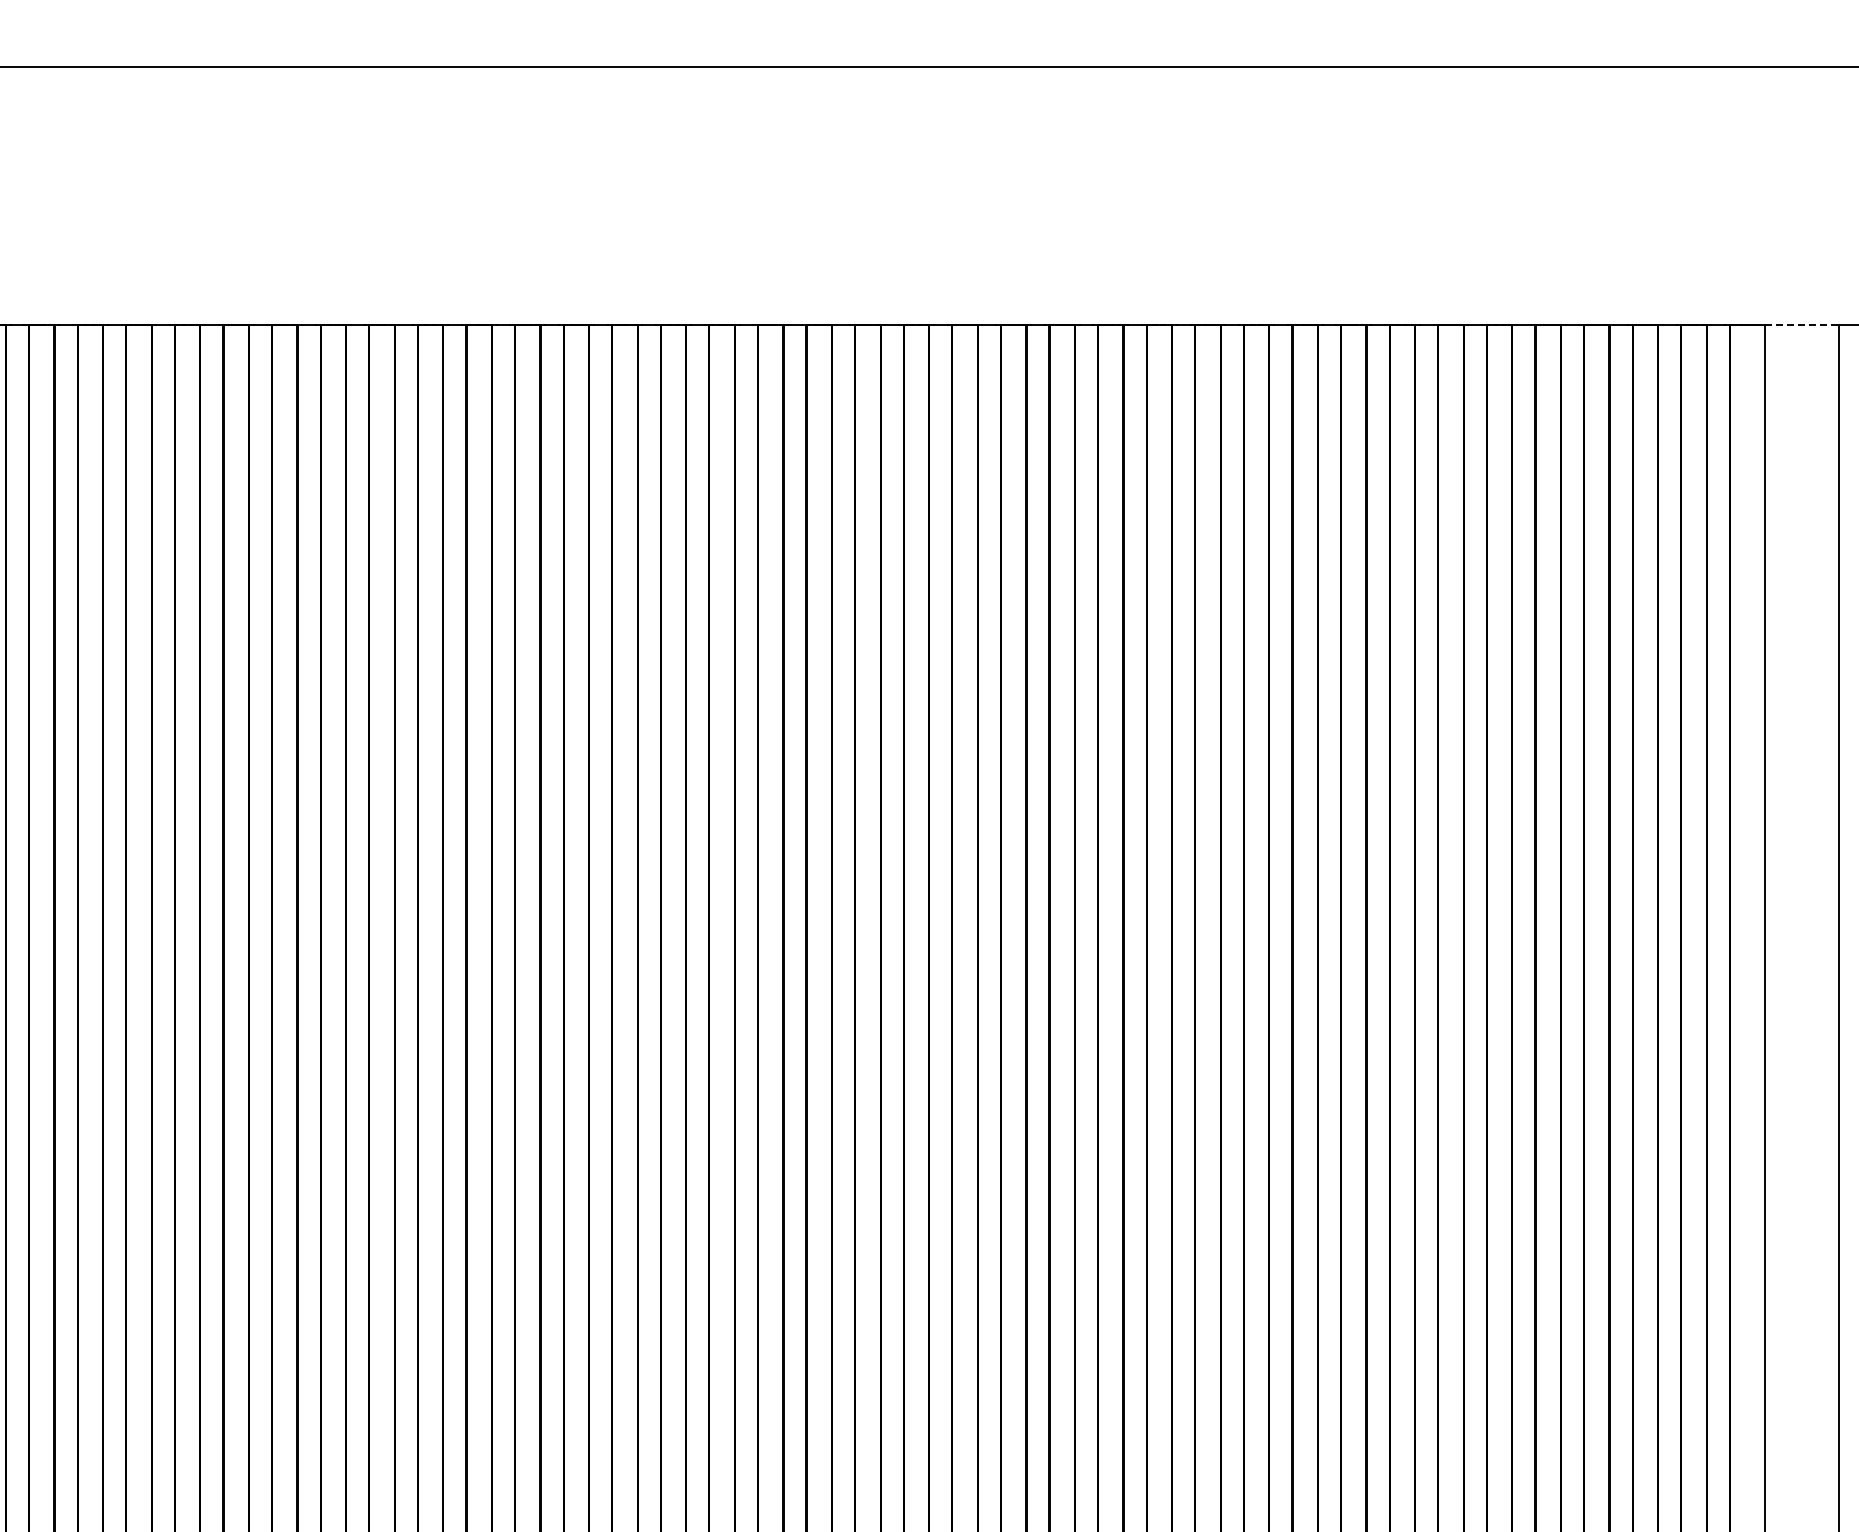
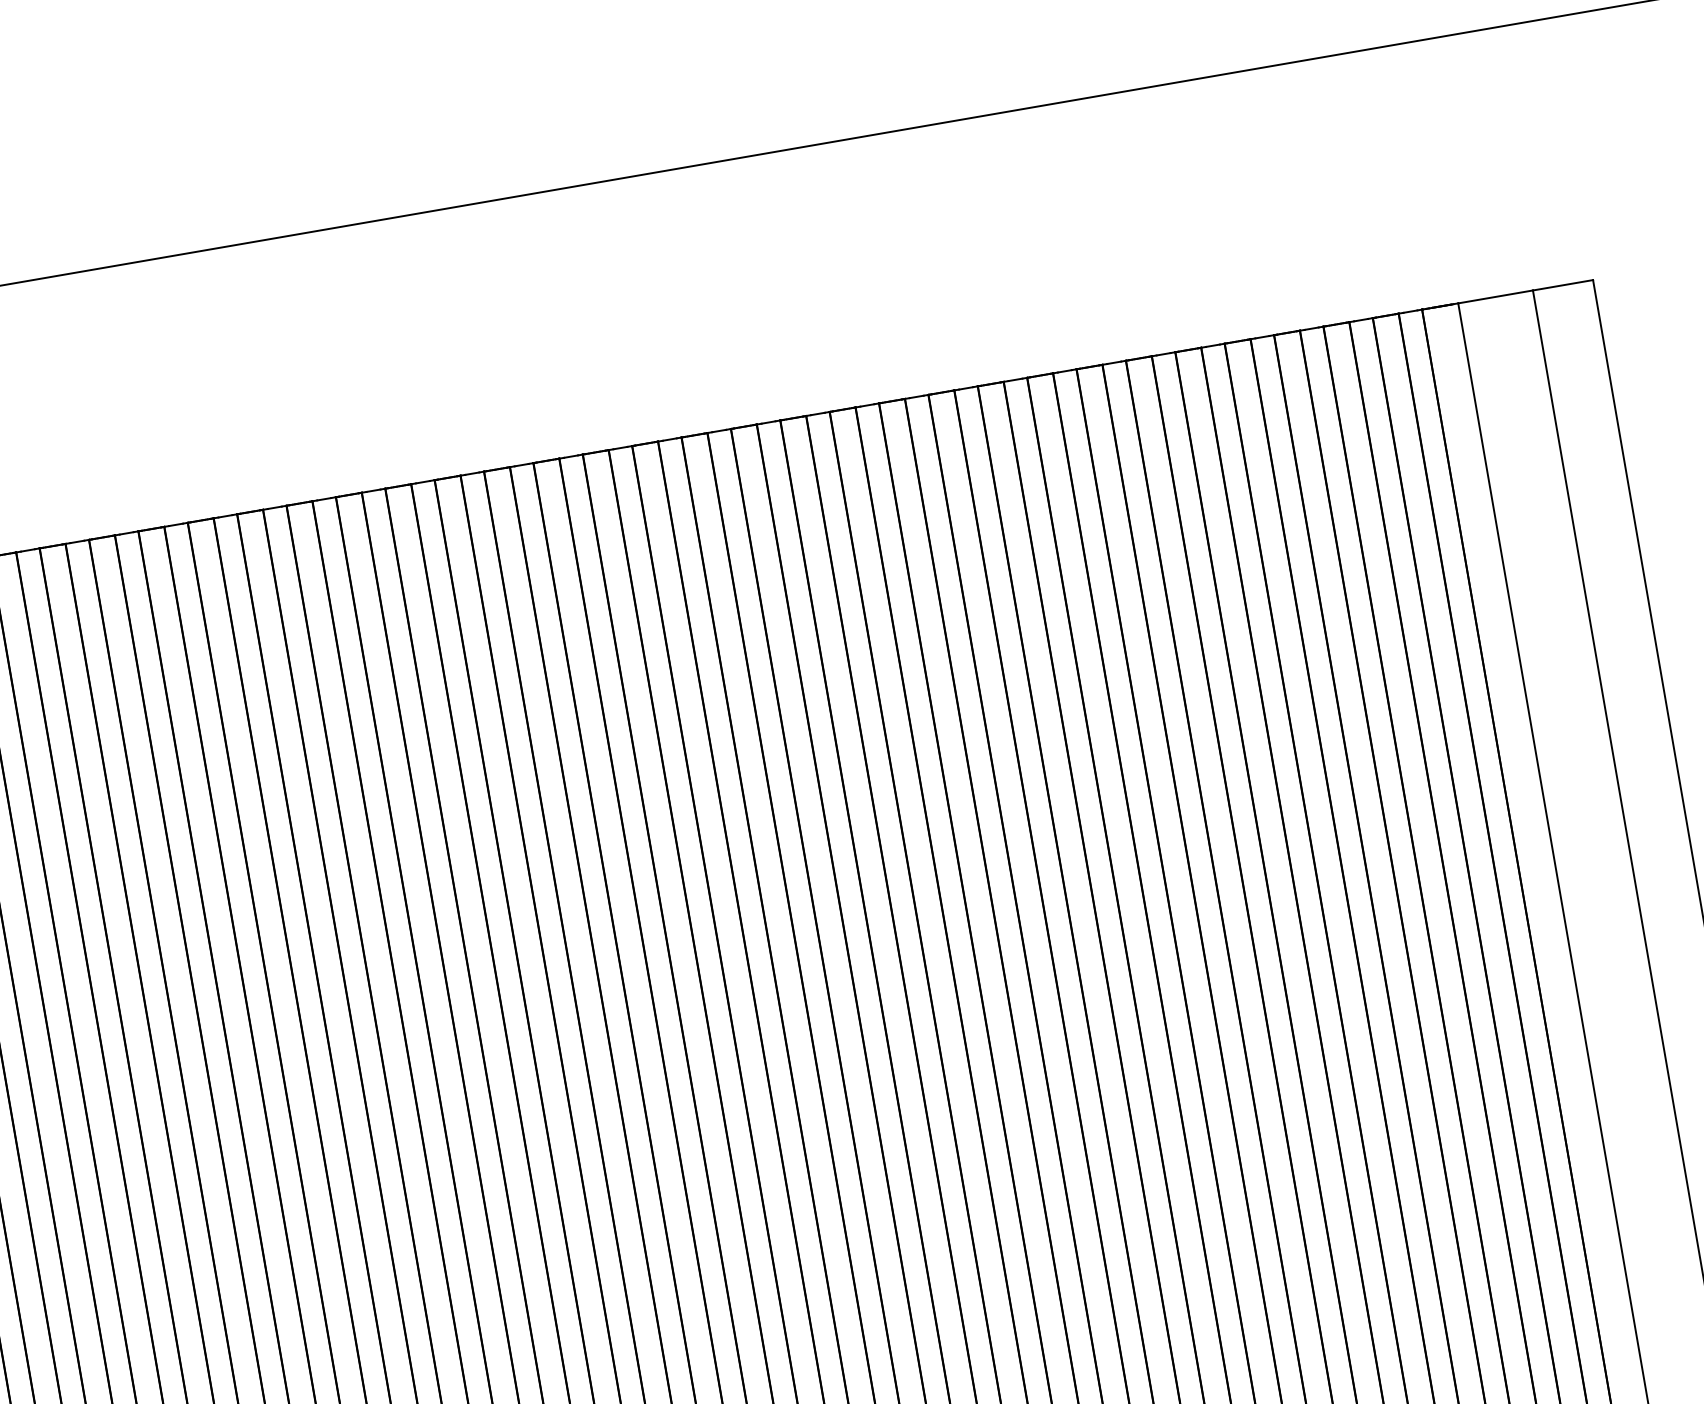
line: (1802, 324) -> (1496, 296), dashed -> solid

